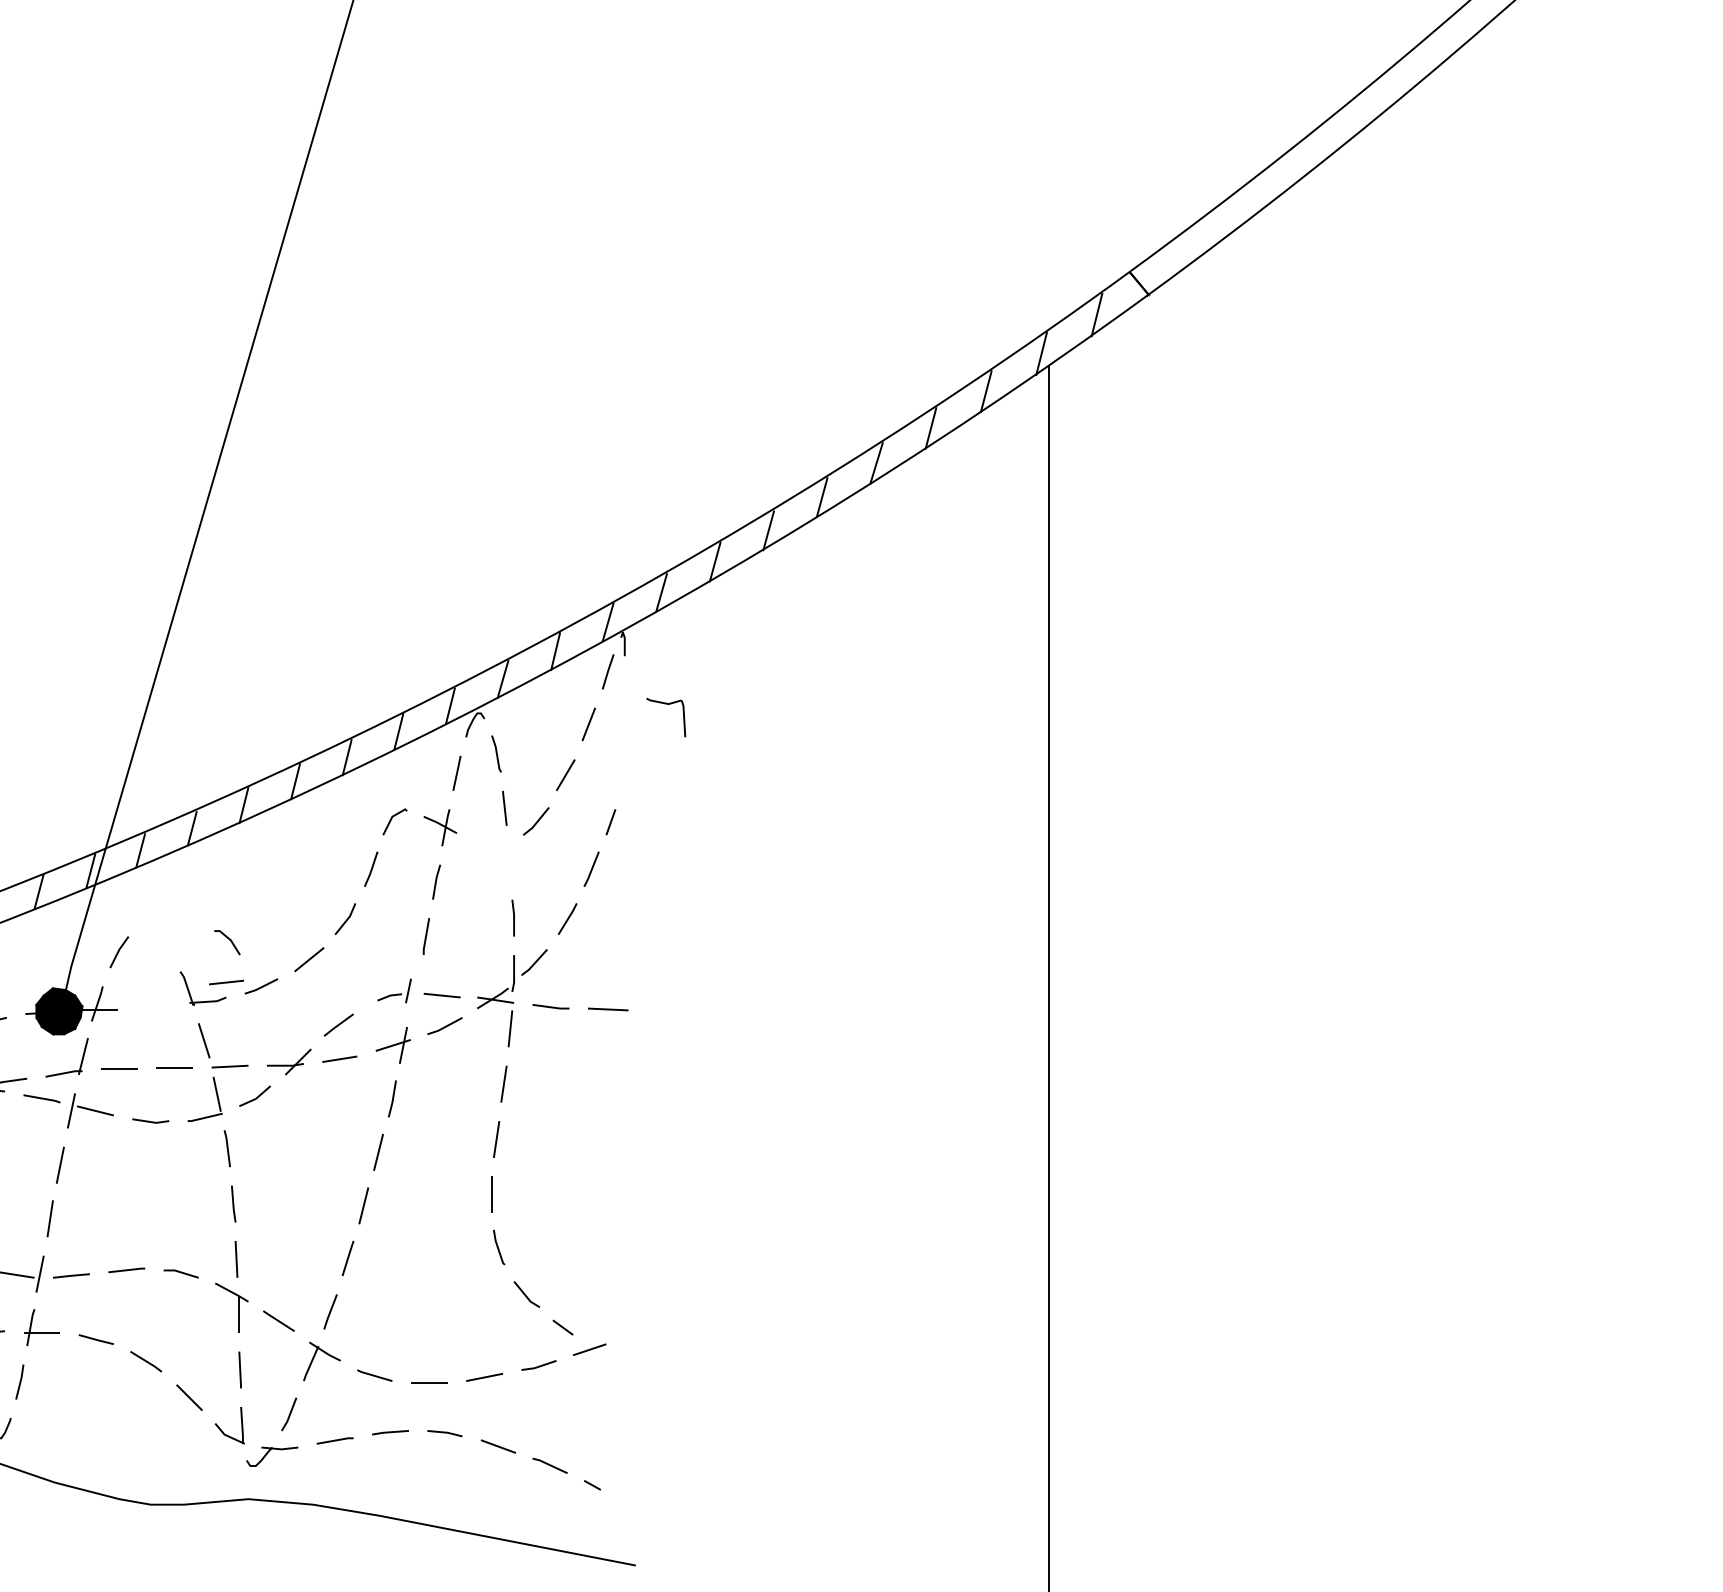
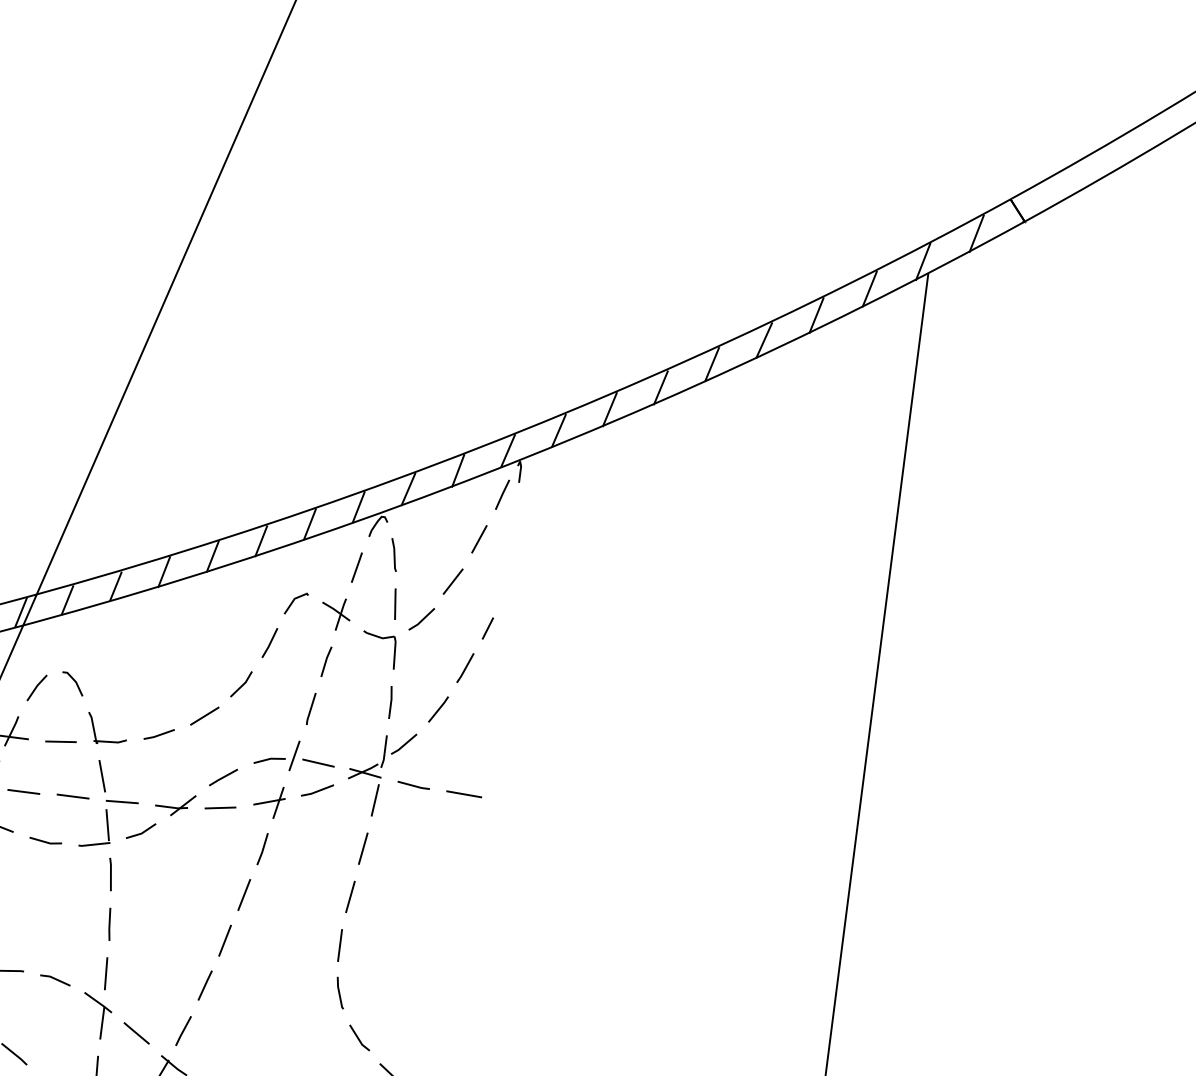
part: (666, 704) -> (380, 638), moved
line: (229, 940) -> (74, 682), moved
line: (226, 982) -> (60, 741), moved
part: (394, 990) -> (276, 753), size x1.43

